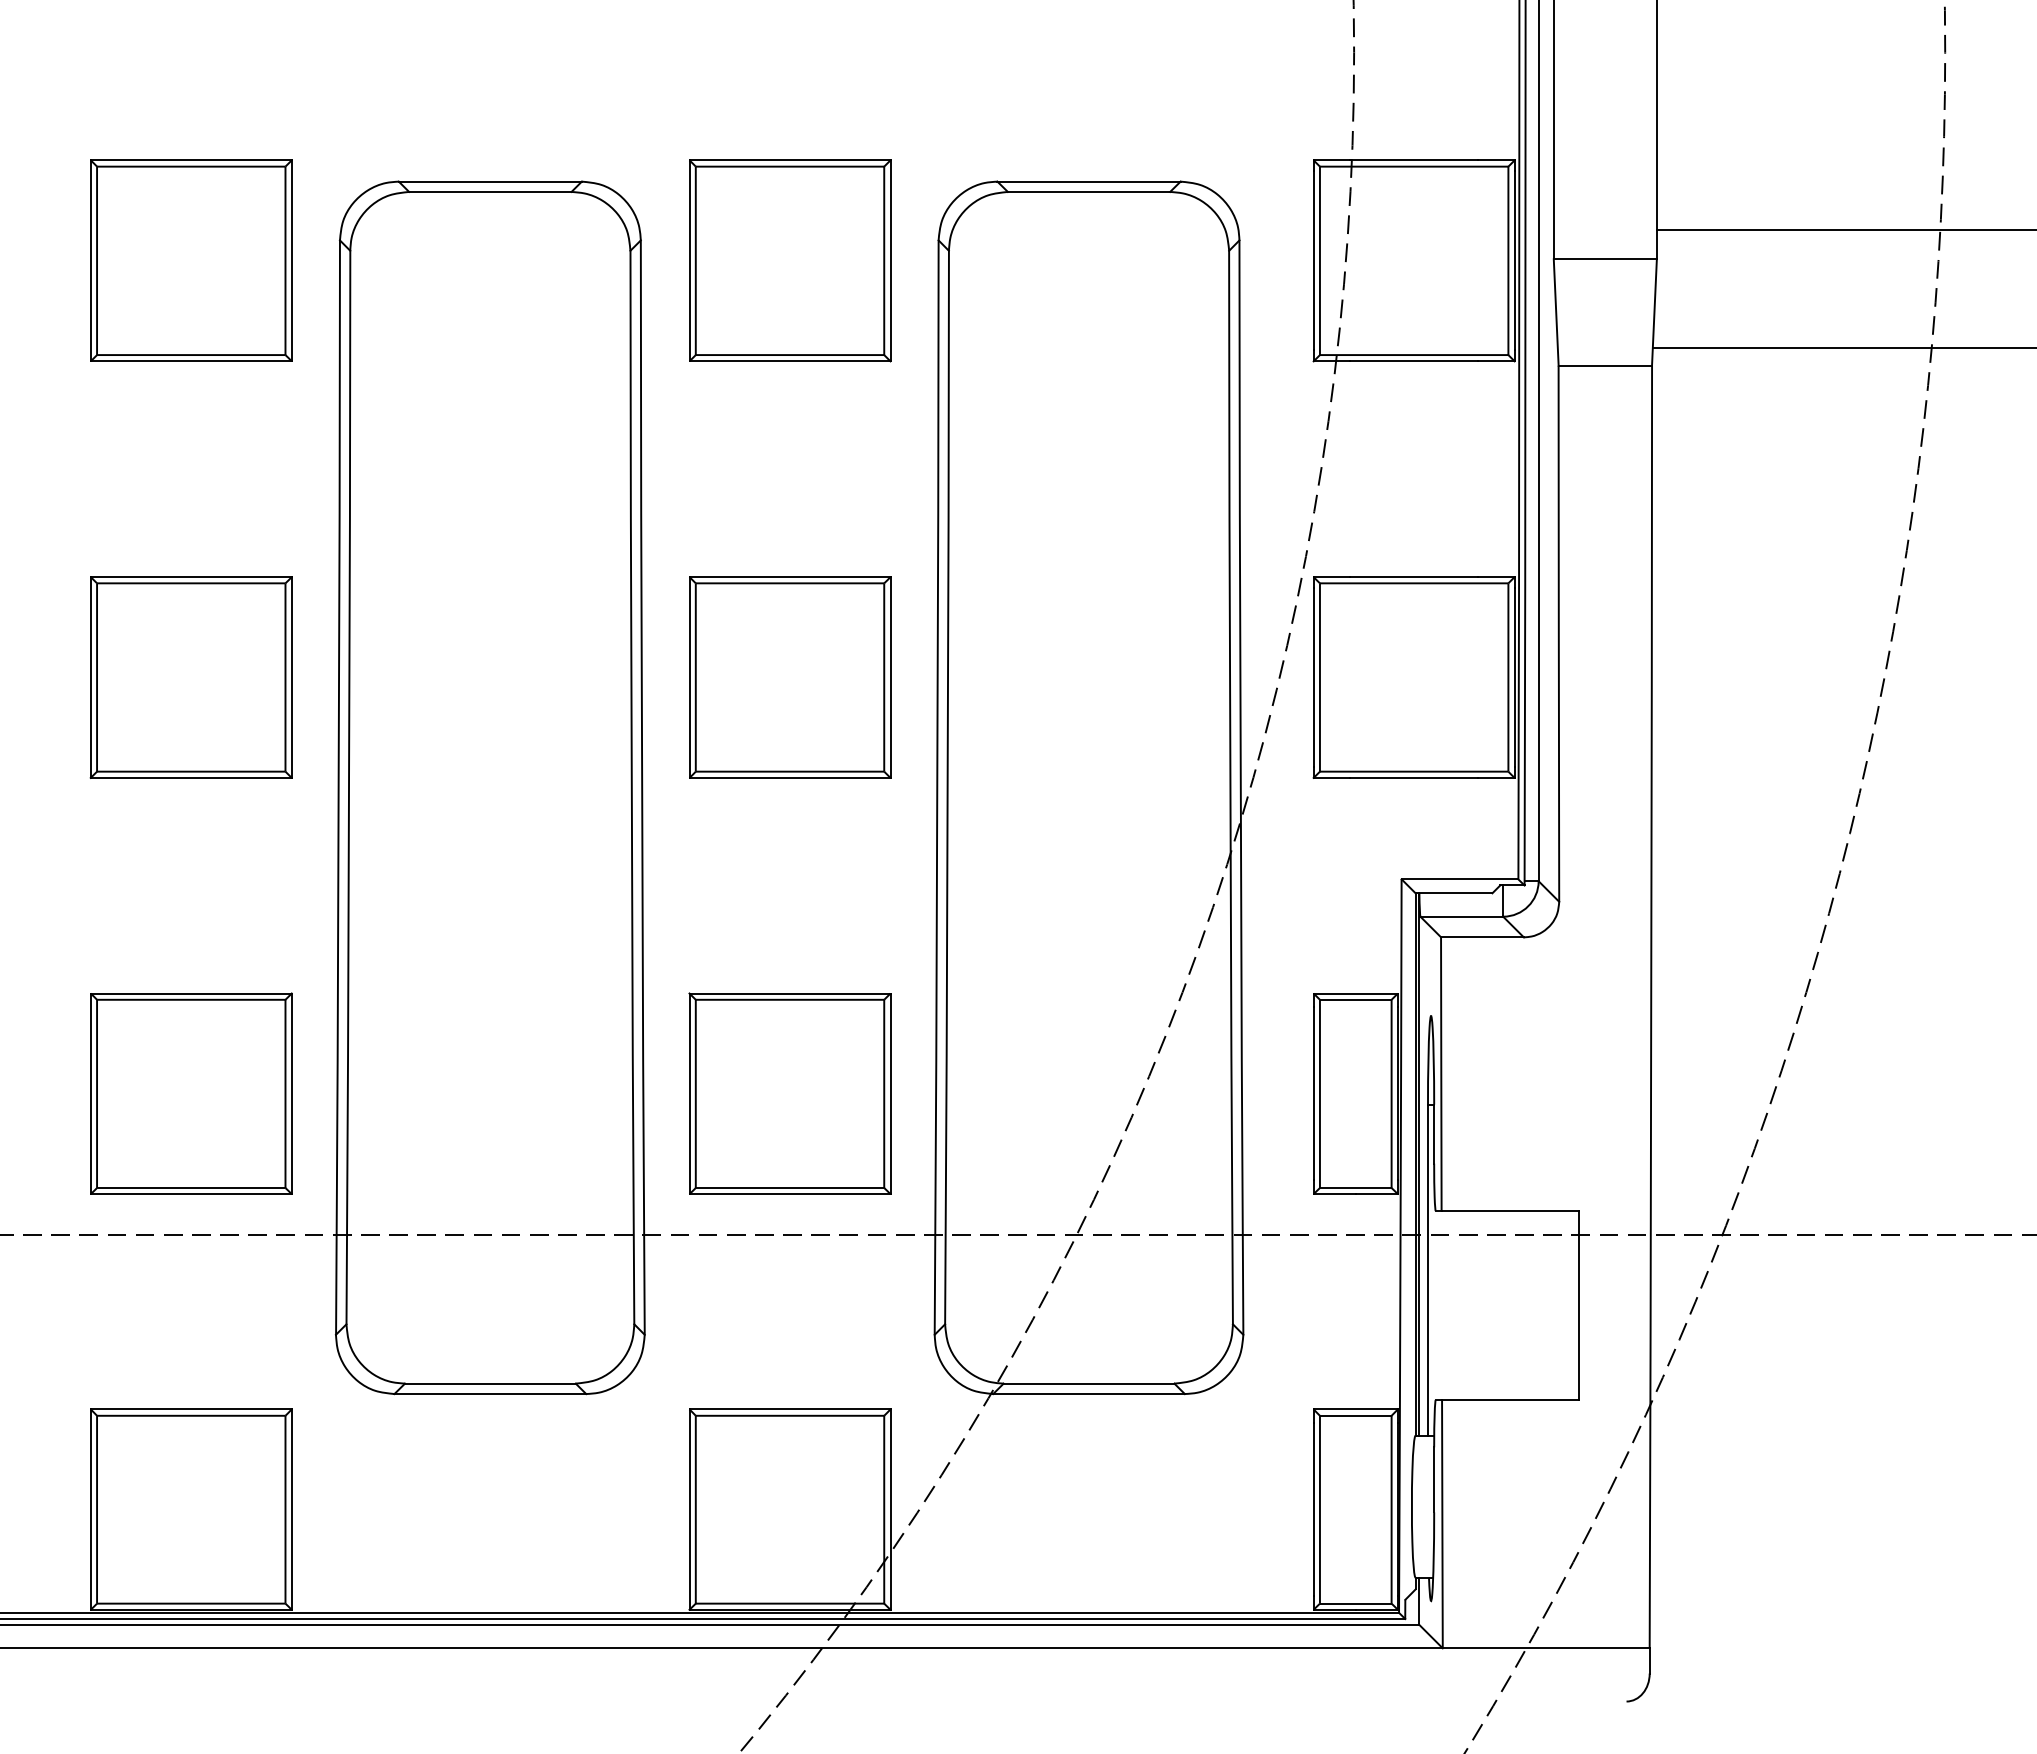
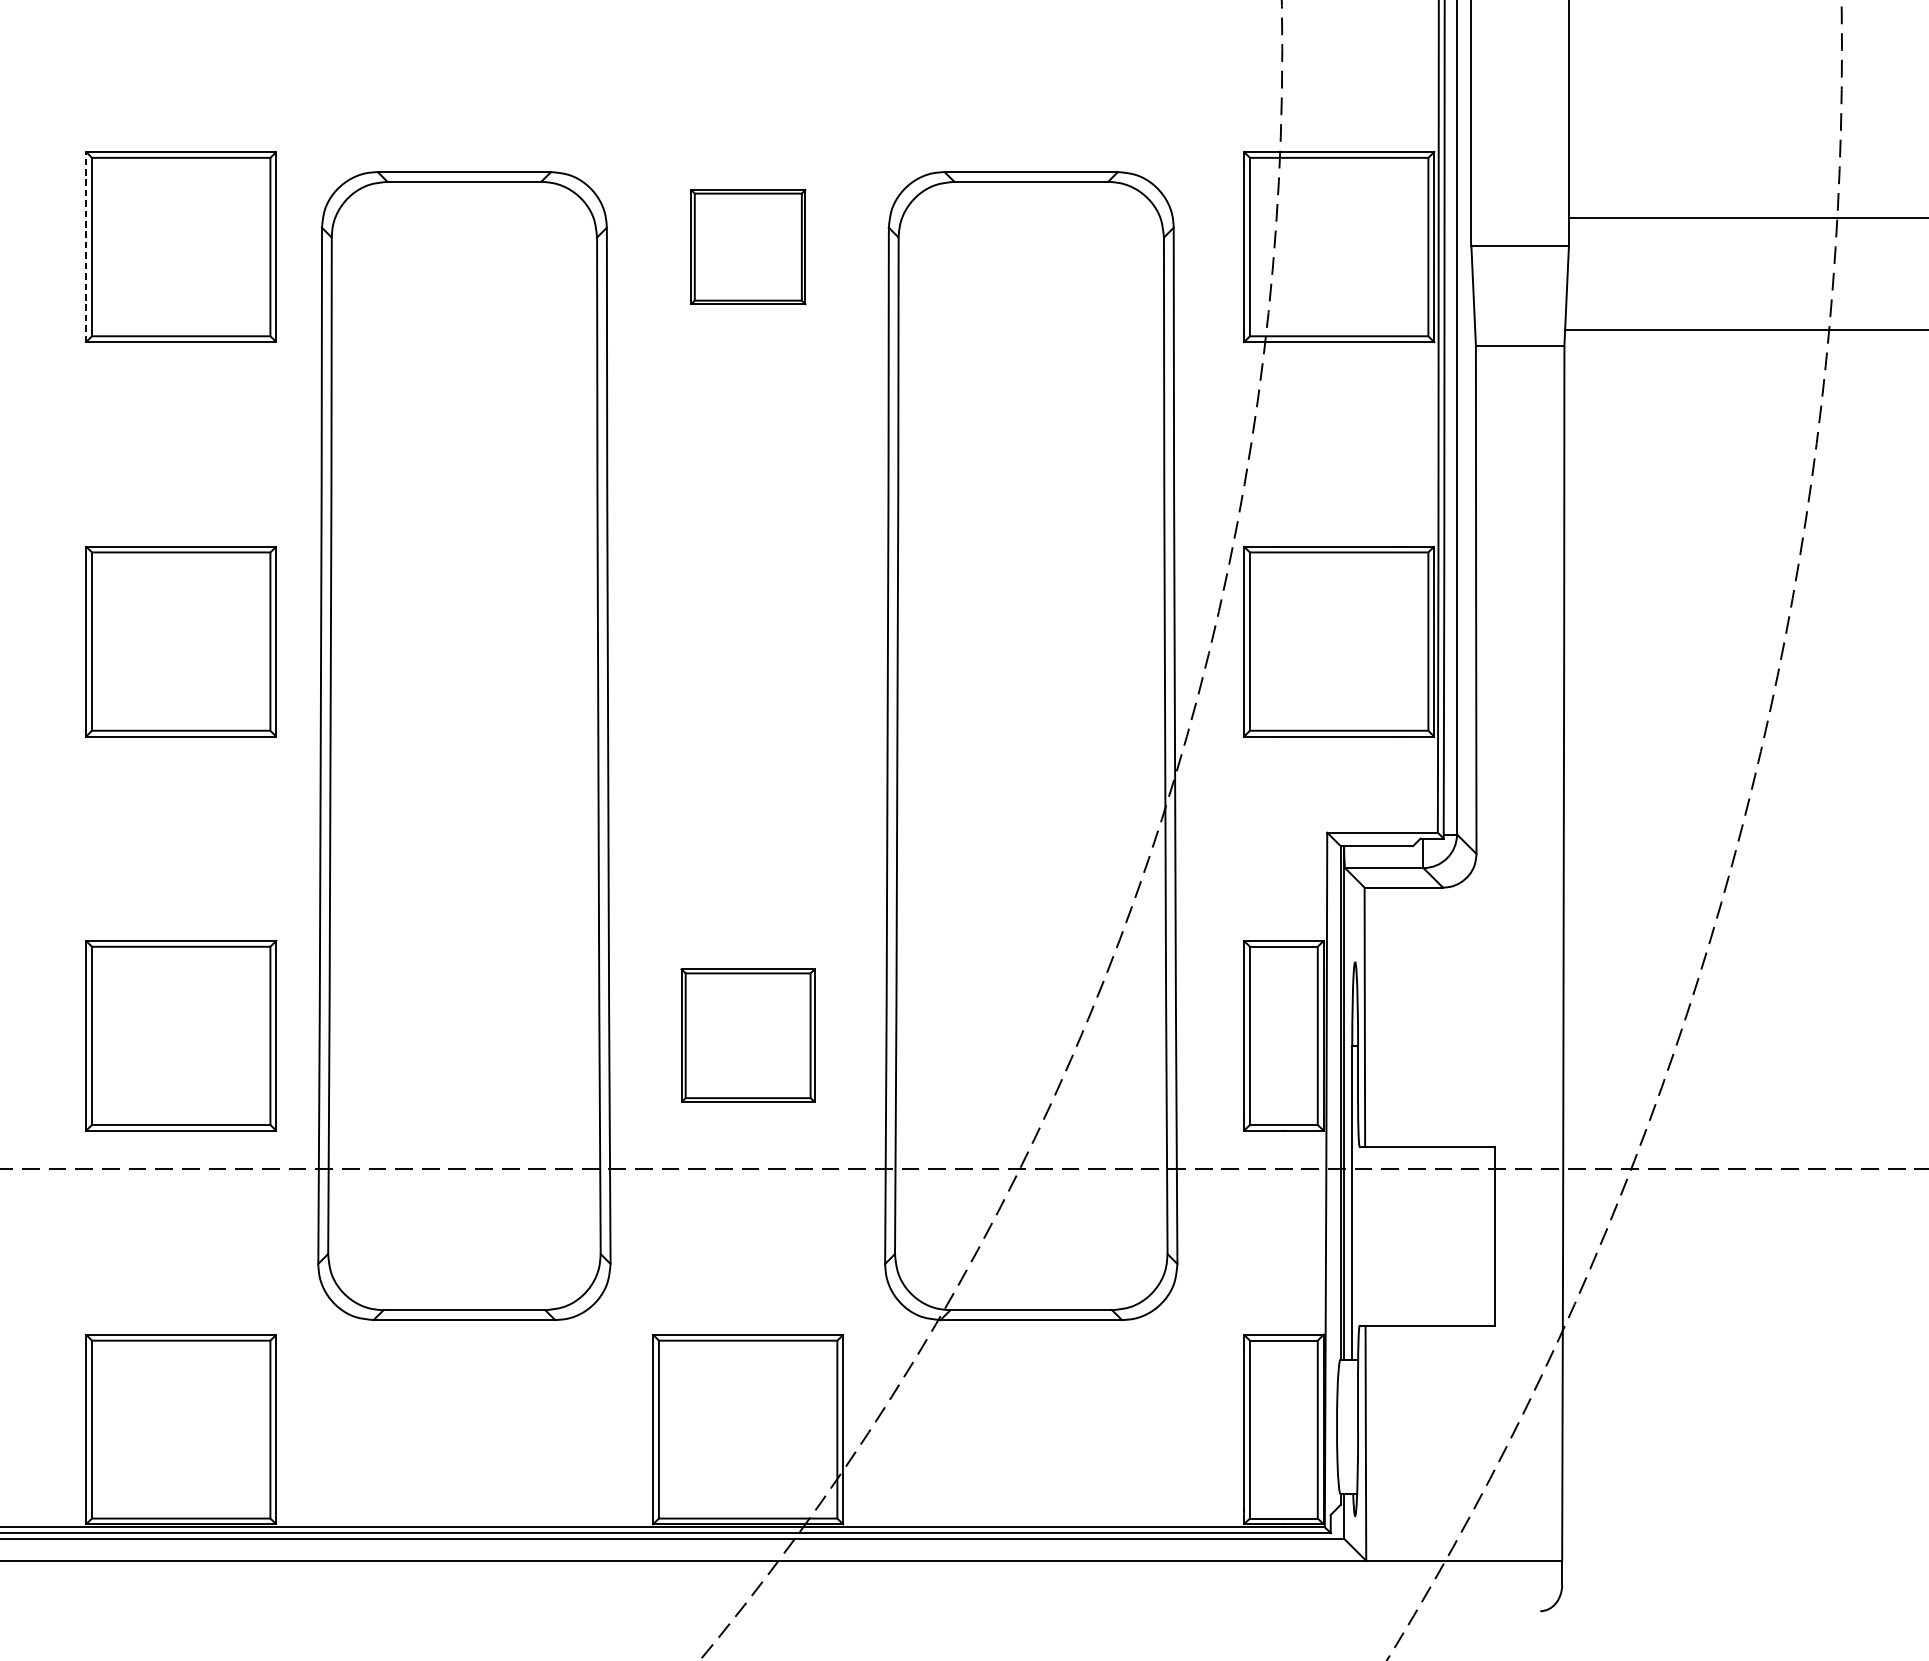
line: (90, 260) -> (85, 246), solid -> dashed
part: (790, 260) -> (748, 246), size x0.6
part: (790, 677) -> (748, 641), removed
part: (789, 1093) -> (747, 1035), size x0.7

